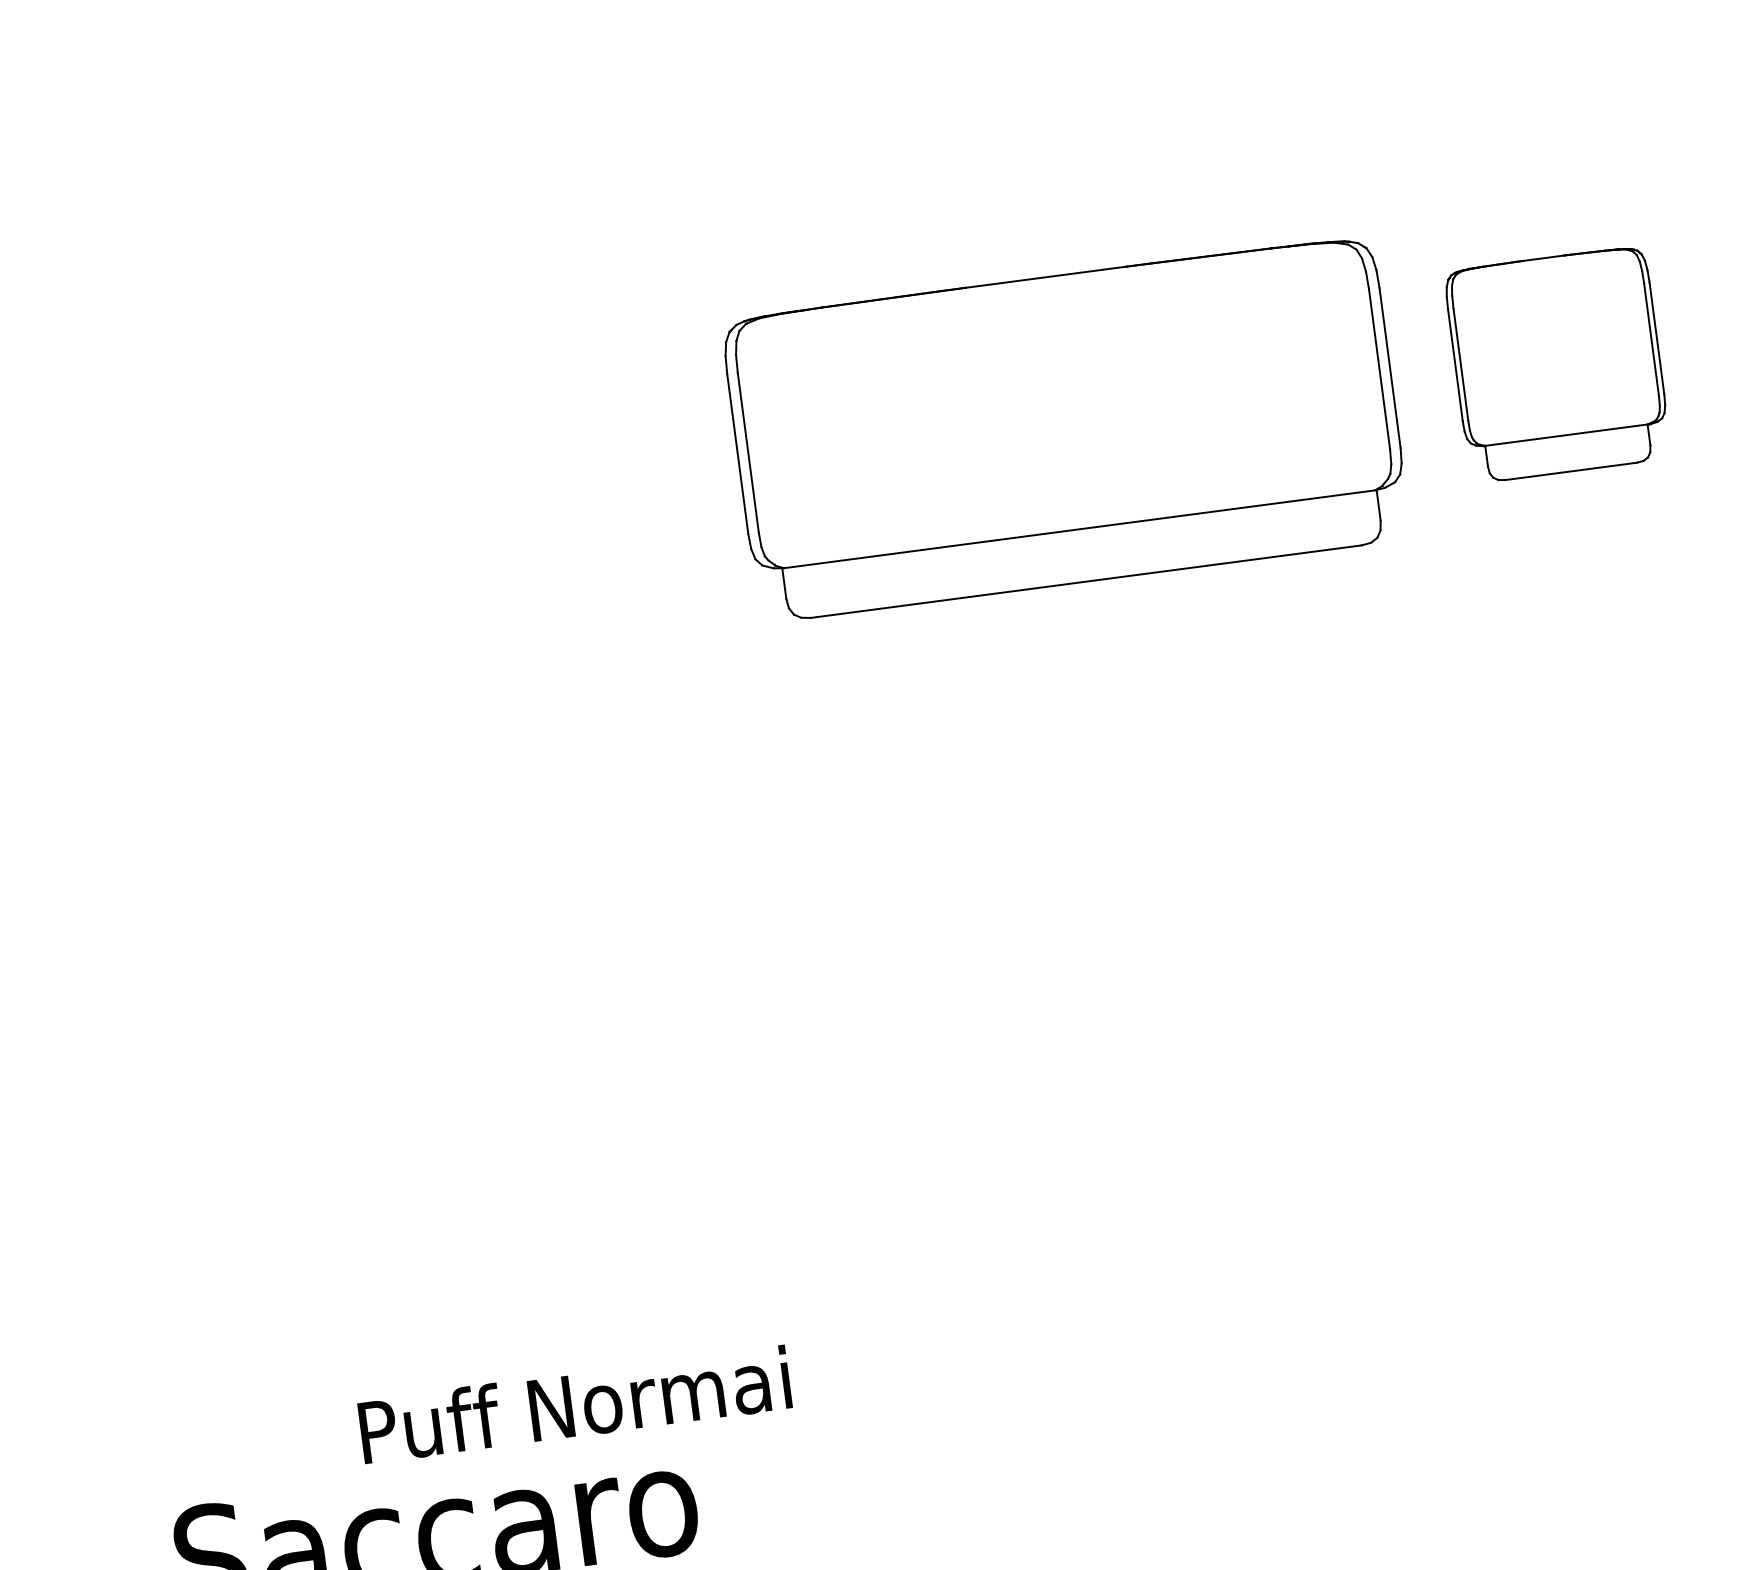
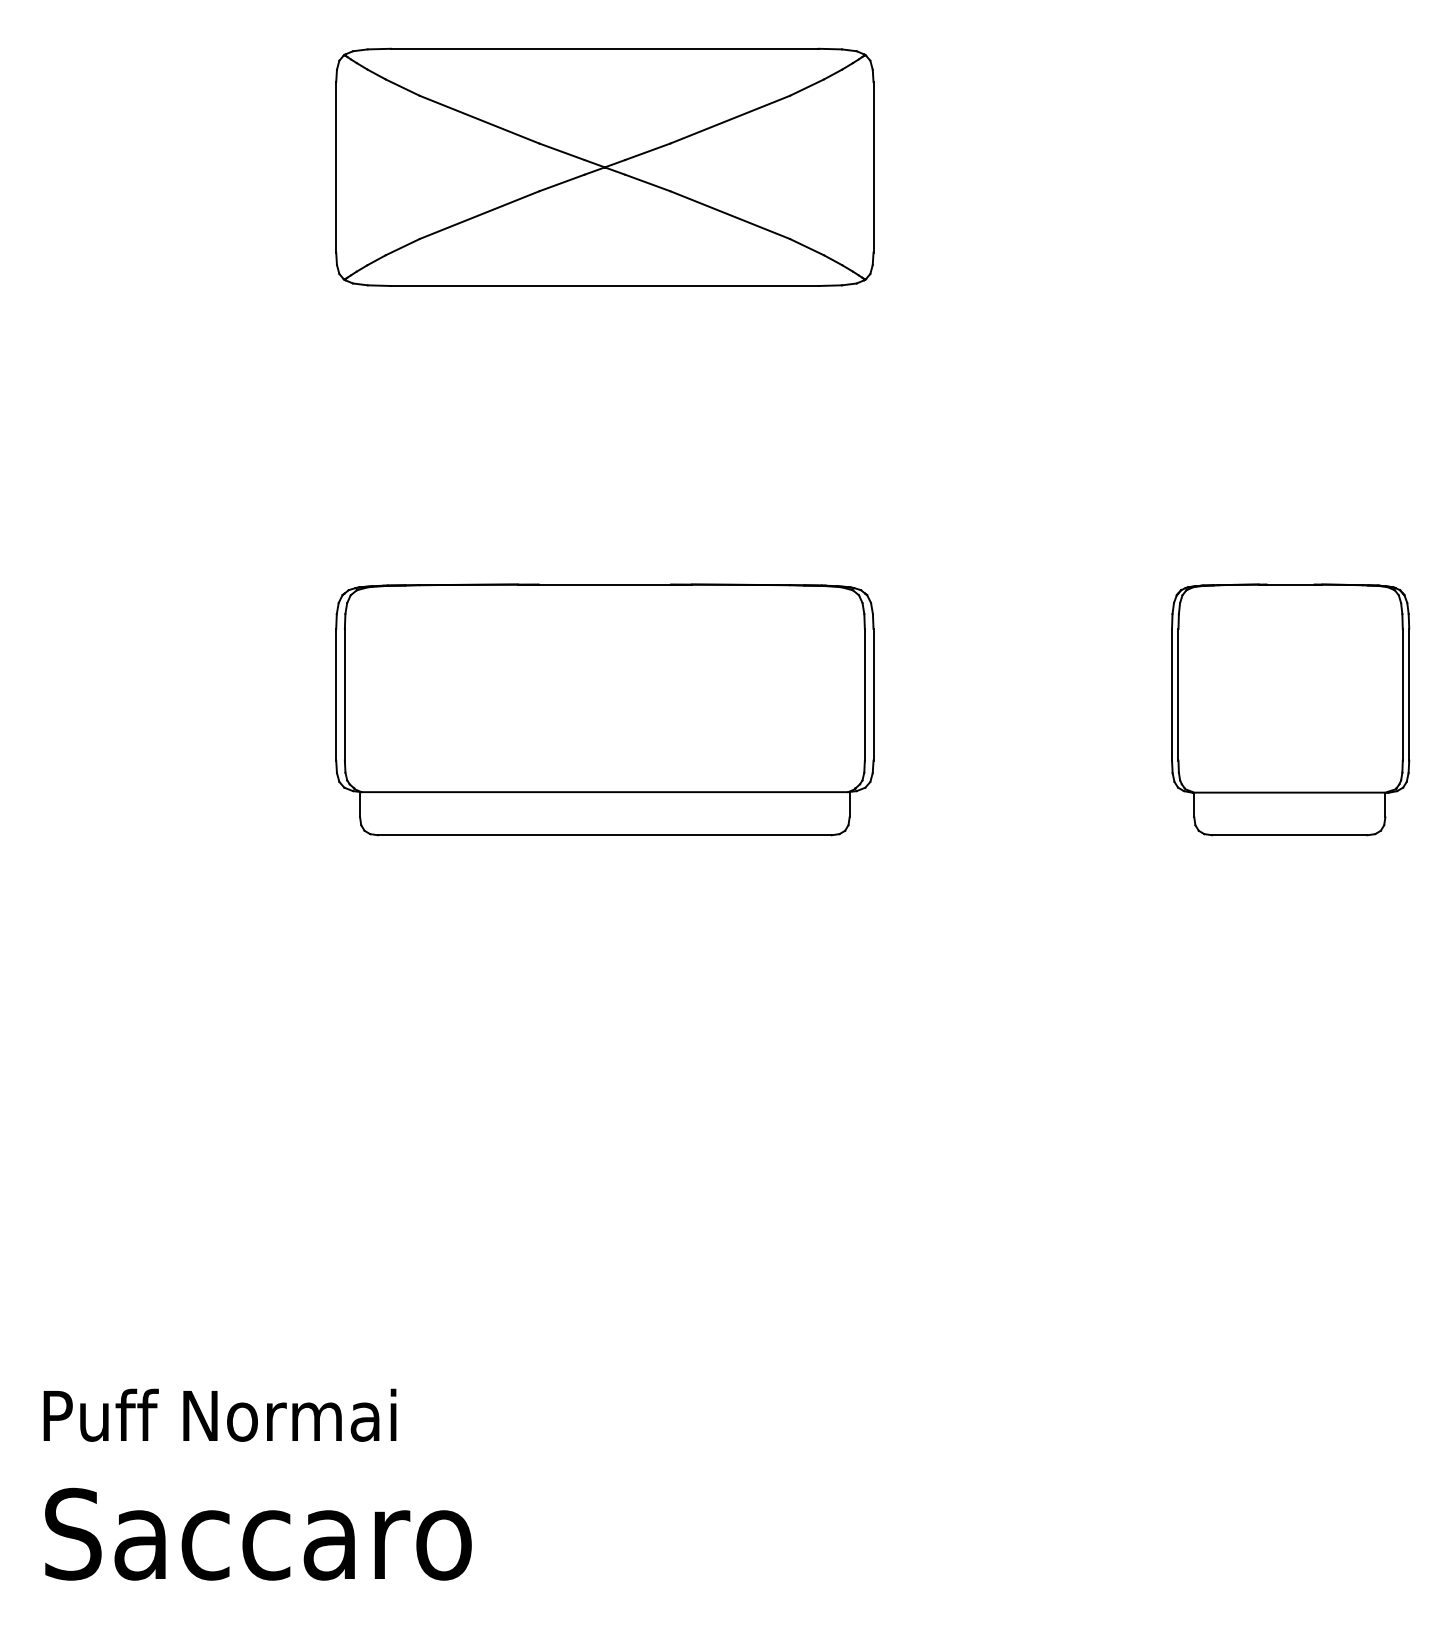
part: (1557, 364) -> (1290, 709), size x1.43
part: (1065, 429) -> (604, 709), moved
text: (574, 1403) -> (219, 1414), moved

